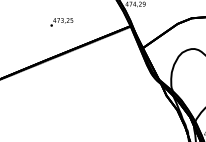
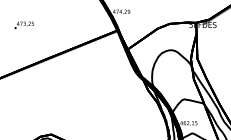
text: (60, 22) -> (23, 25), moved

